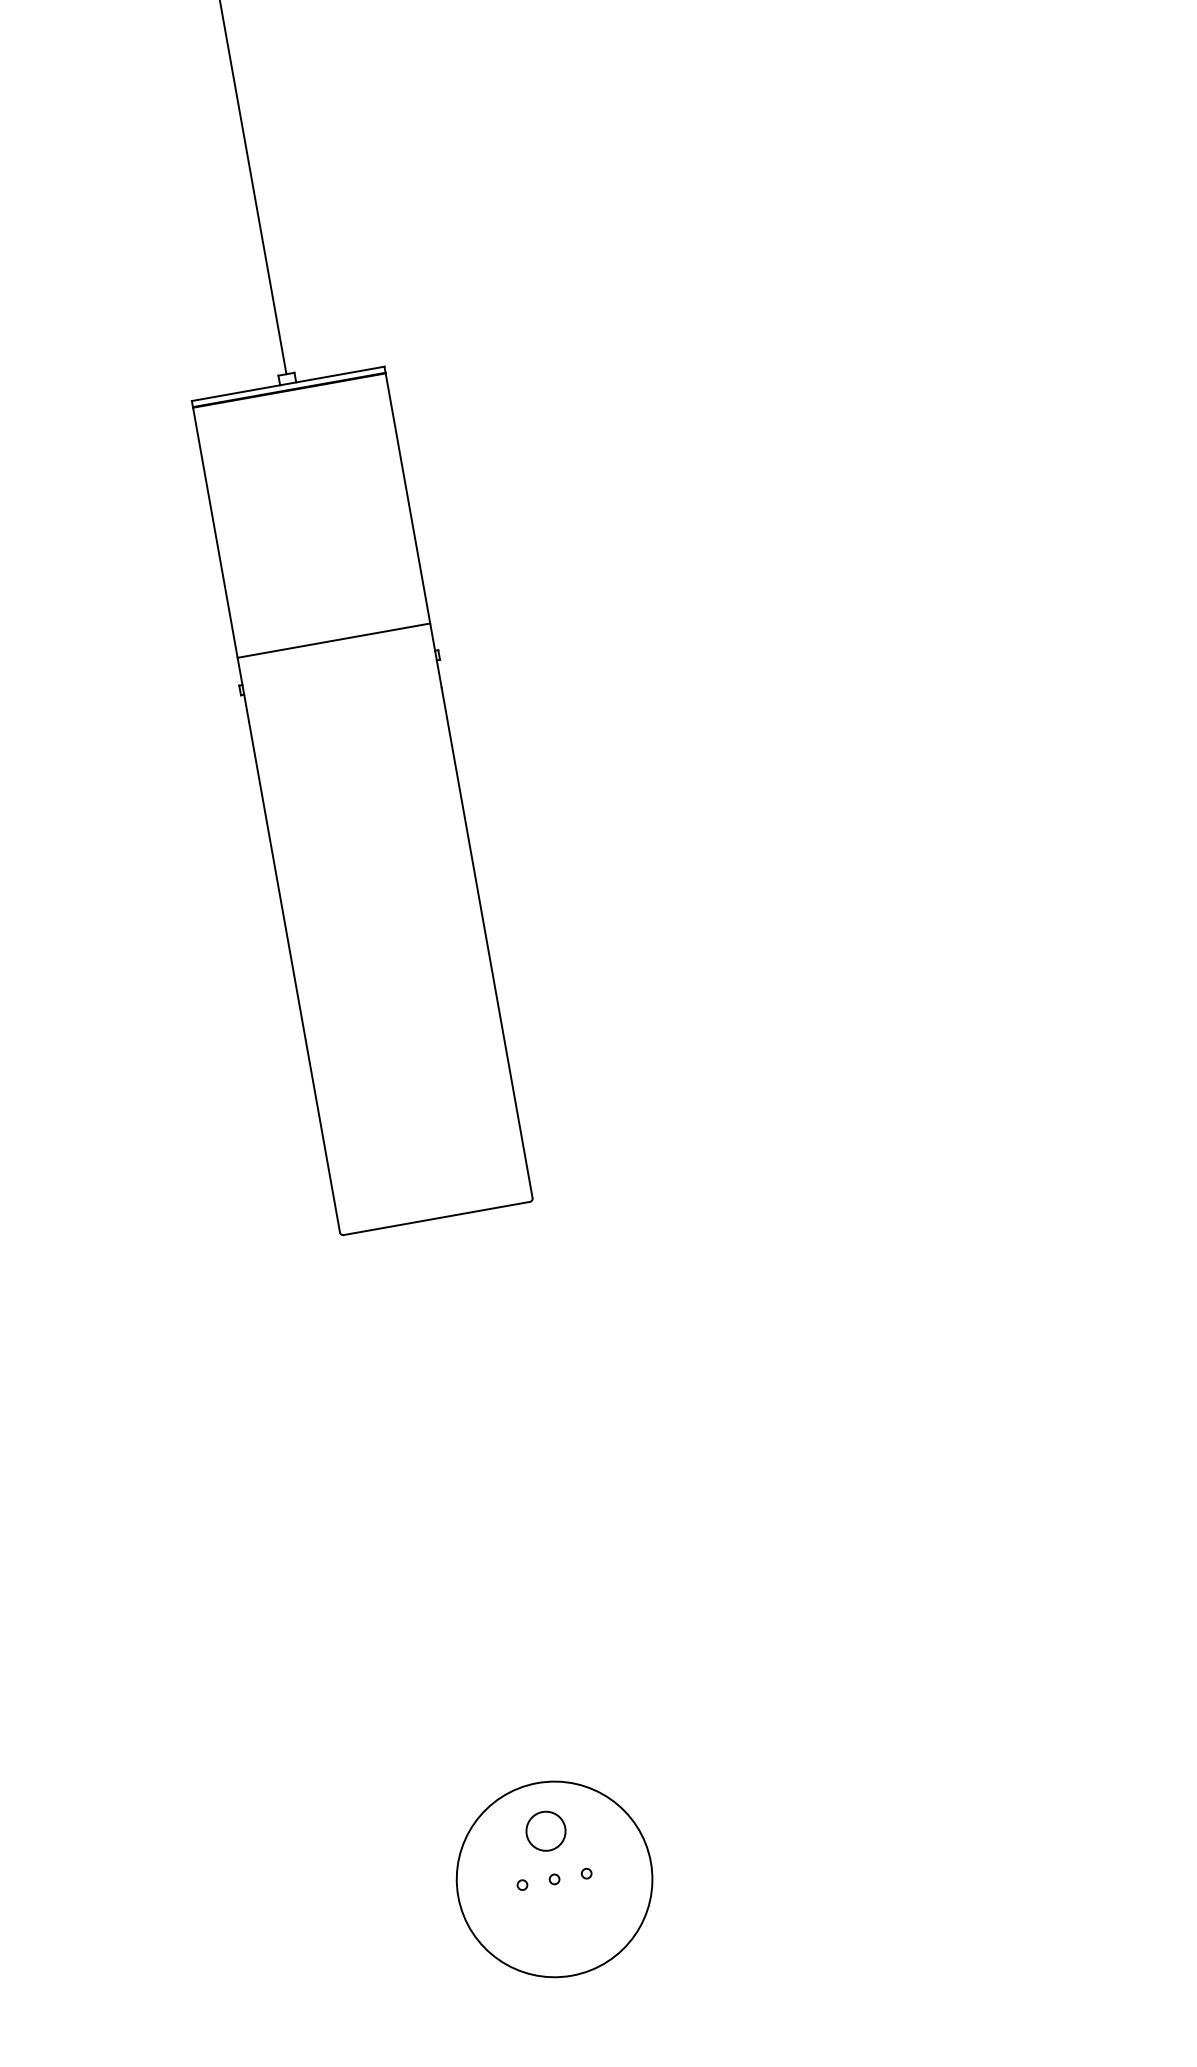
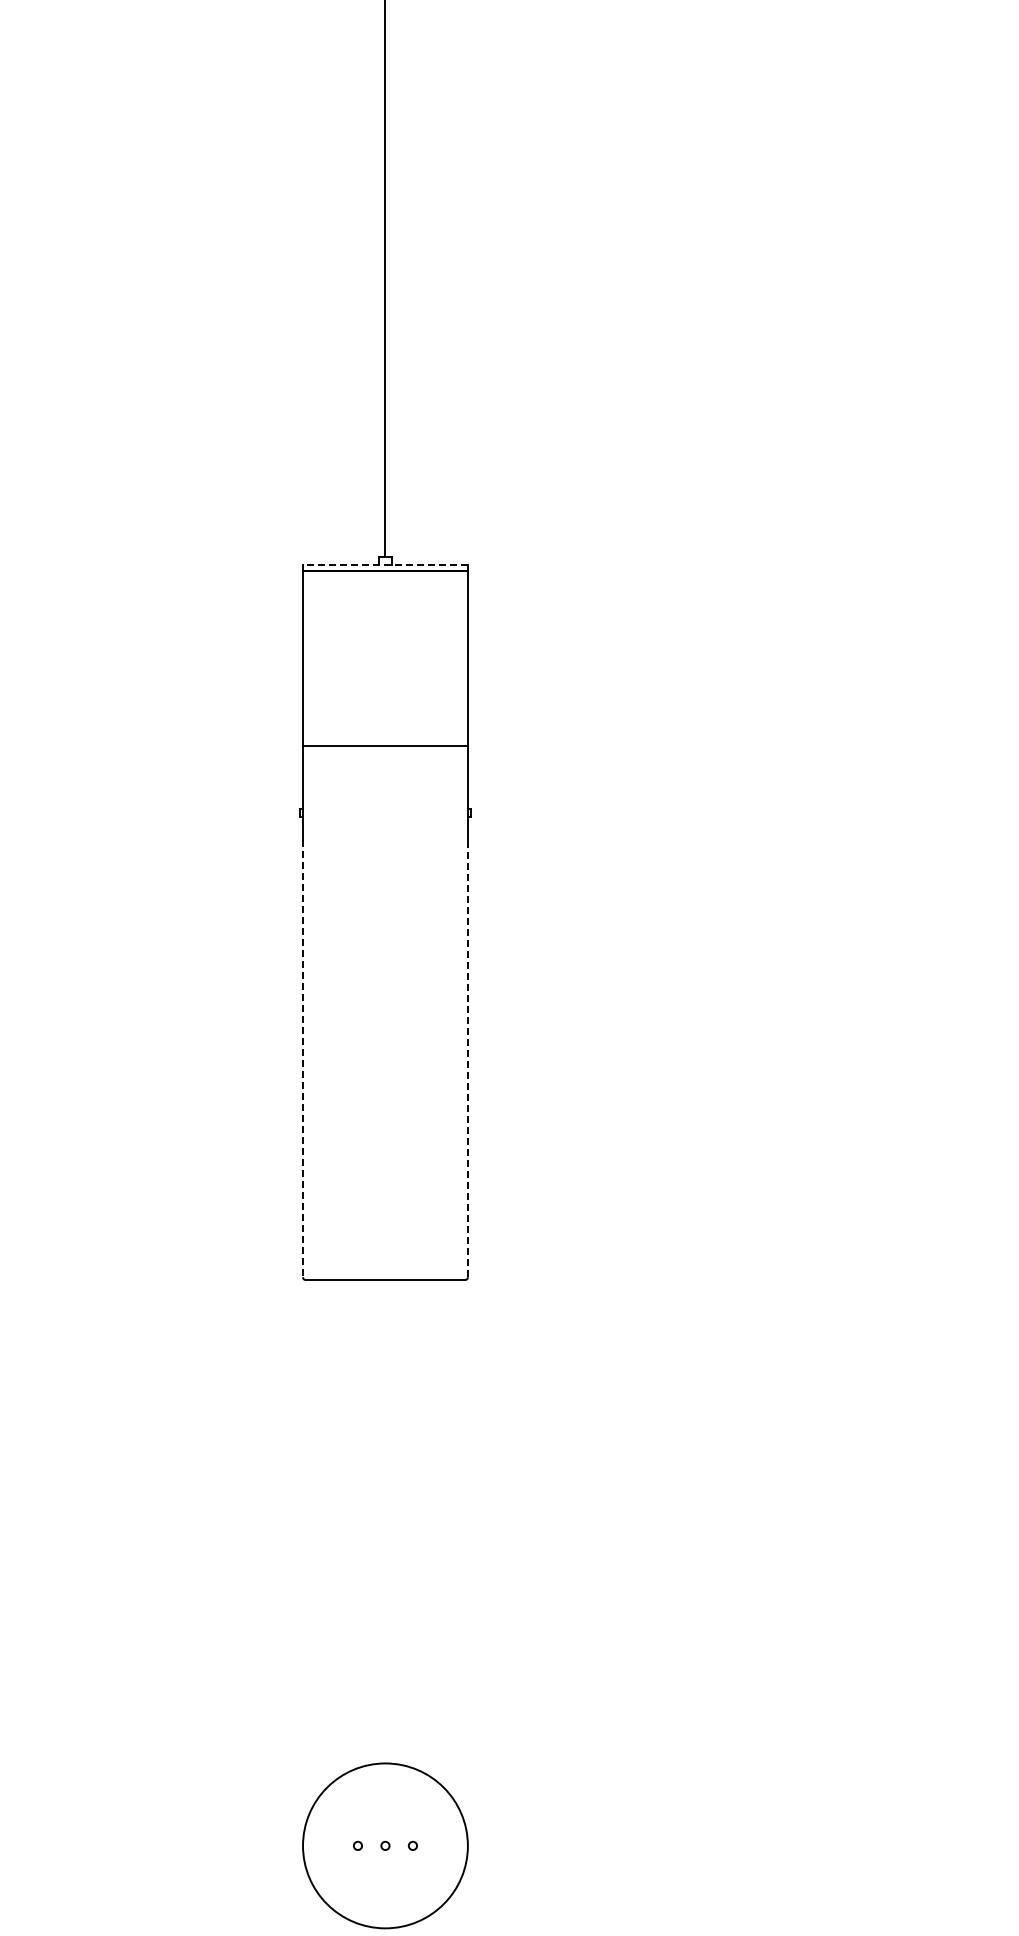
line: (287, 384) -> (384, 565), solid -> dashed
line: (334, 640) -> (385, 746), moved
line: (486, 942) -> (467, 1058), solid -> dashed
line: (295, 977) -> (303, 1059), solid -> dashed
circle: (546, 1831) -> (385, 1804), removed

